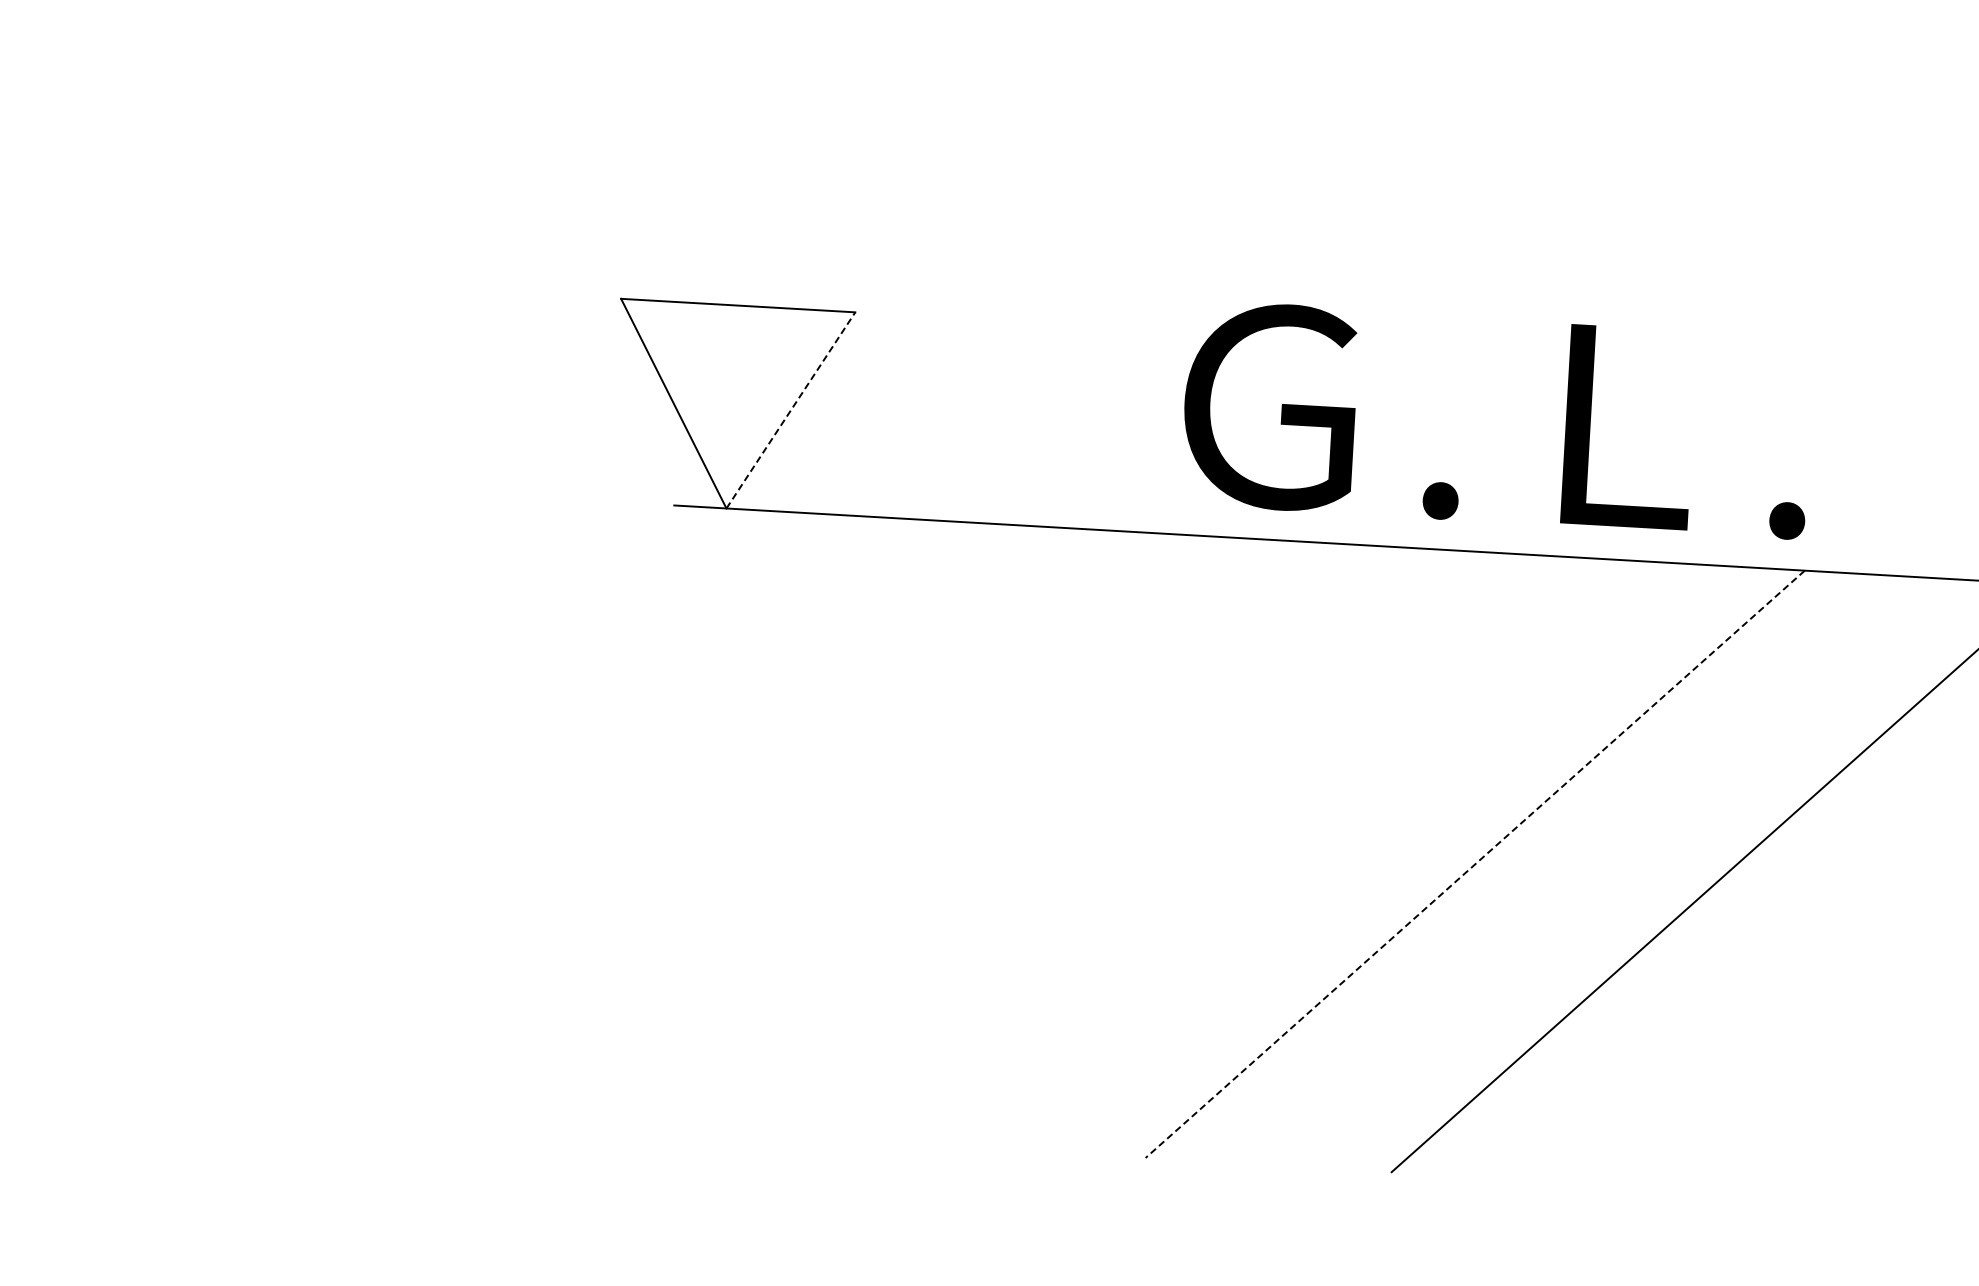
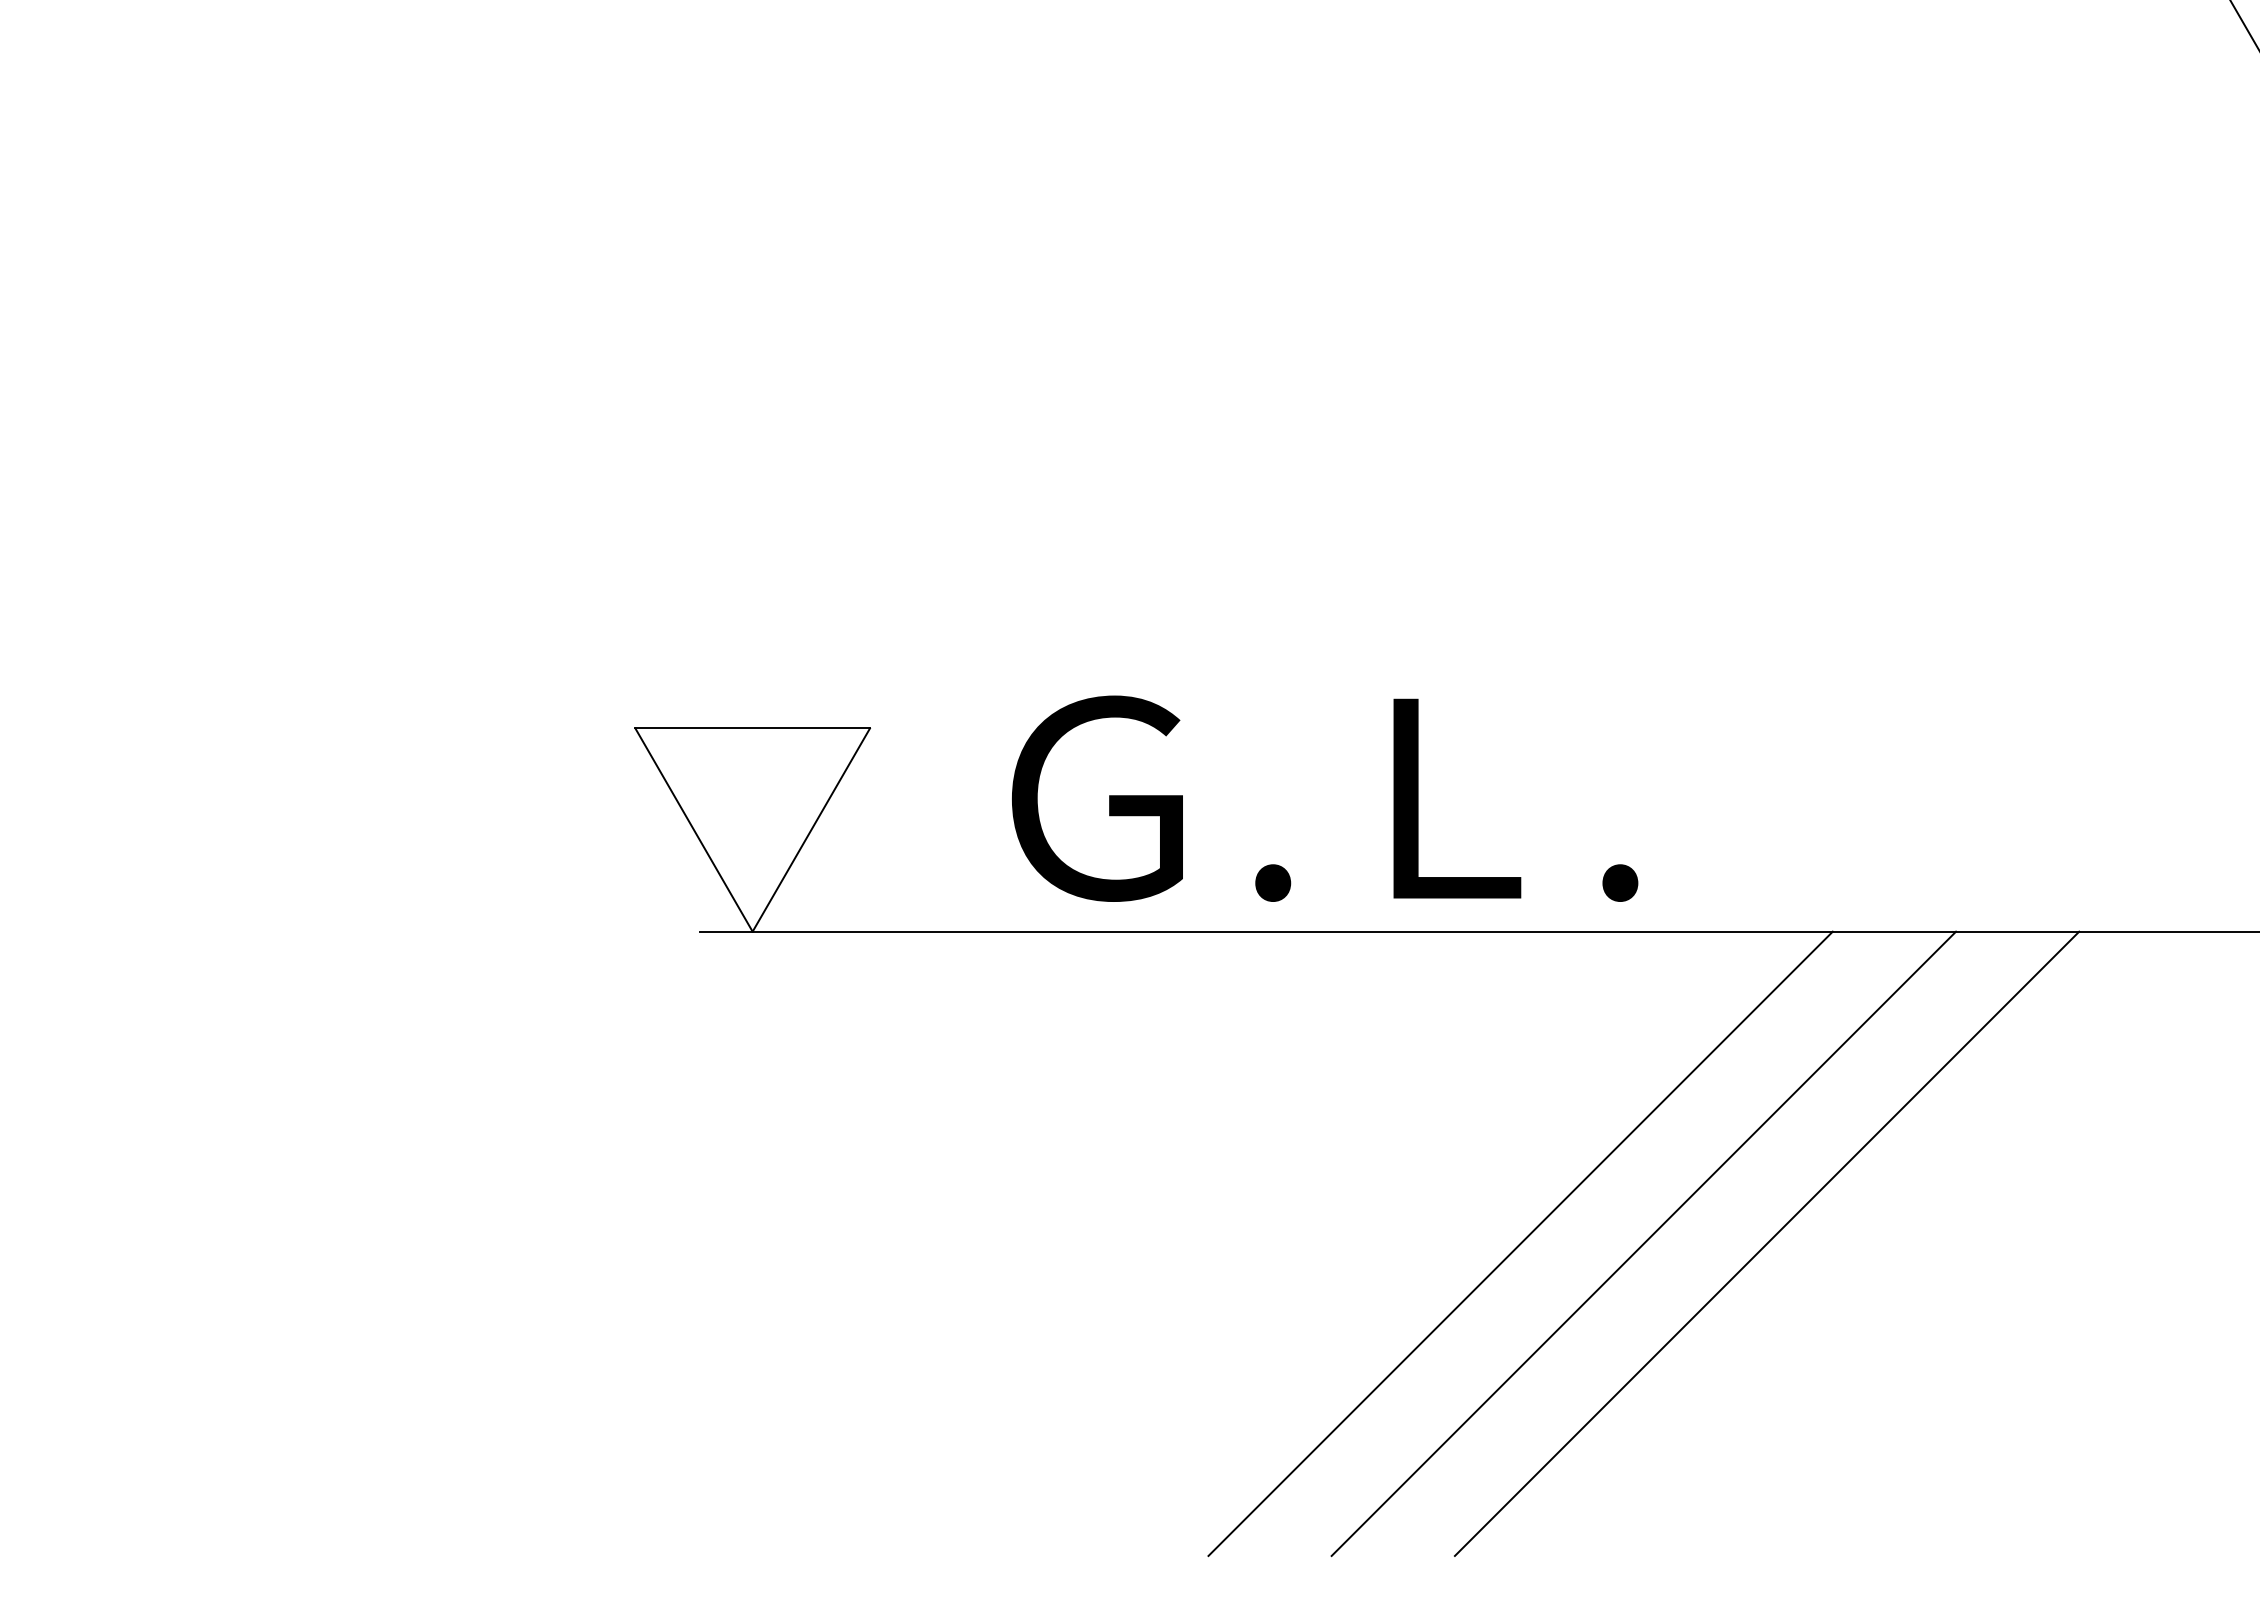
line: (791, 409) -> (811, 829), dashed -> solid
text: (1497, 419) -> (1325, 798), moved
line: (1475, 864) -> (1520, 1244), dashed -> solid
line: (1597, 871) -> (1643, 1243), added

